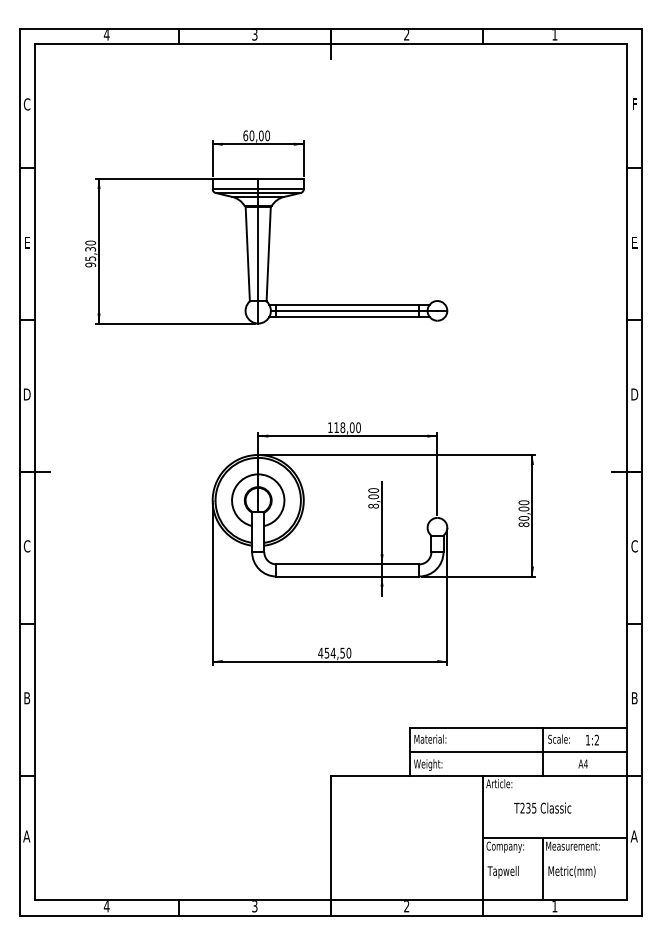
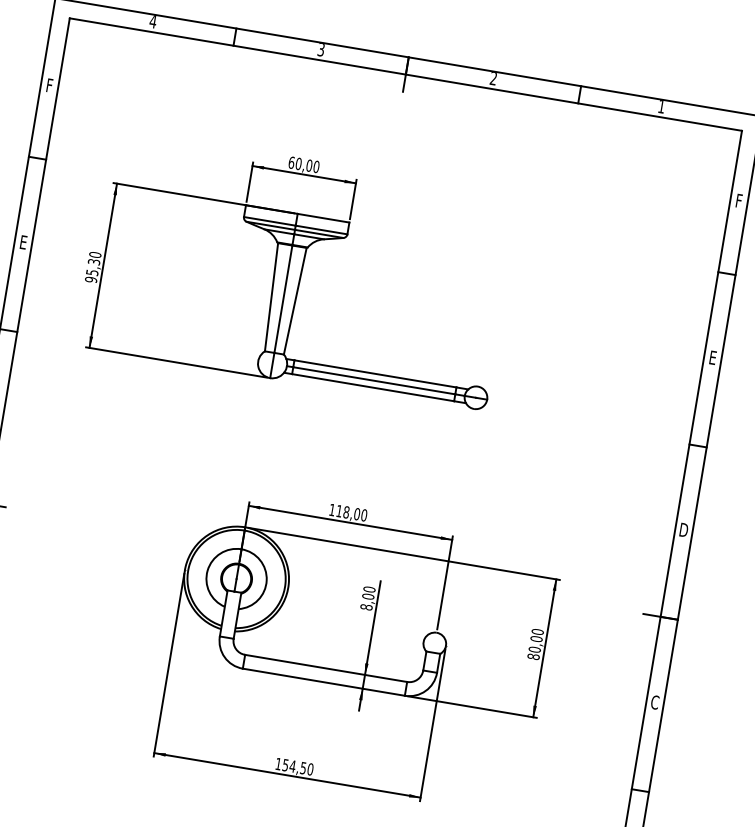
text: (26, 104) -> (48, 85), C -> F
text: (320, 653) -> (278, 764), 454,50 -> 154,50

